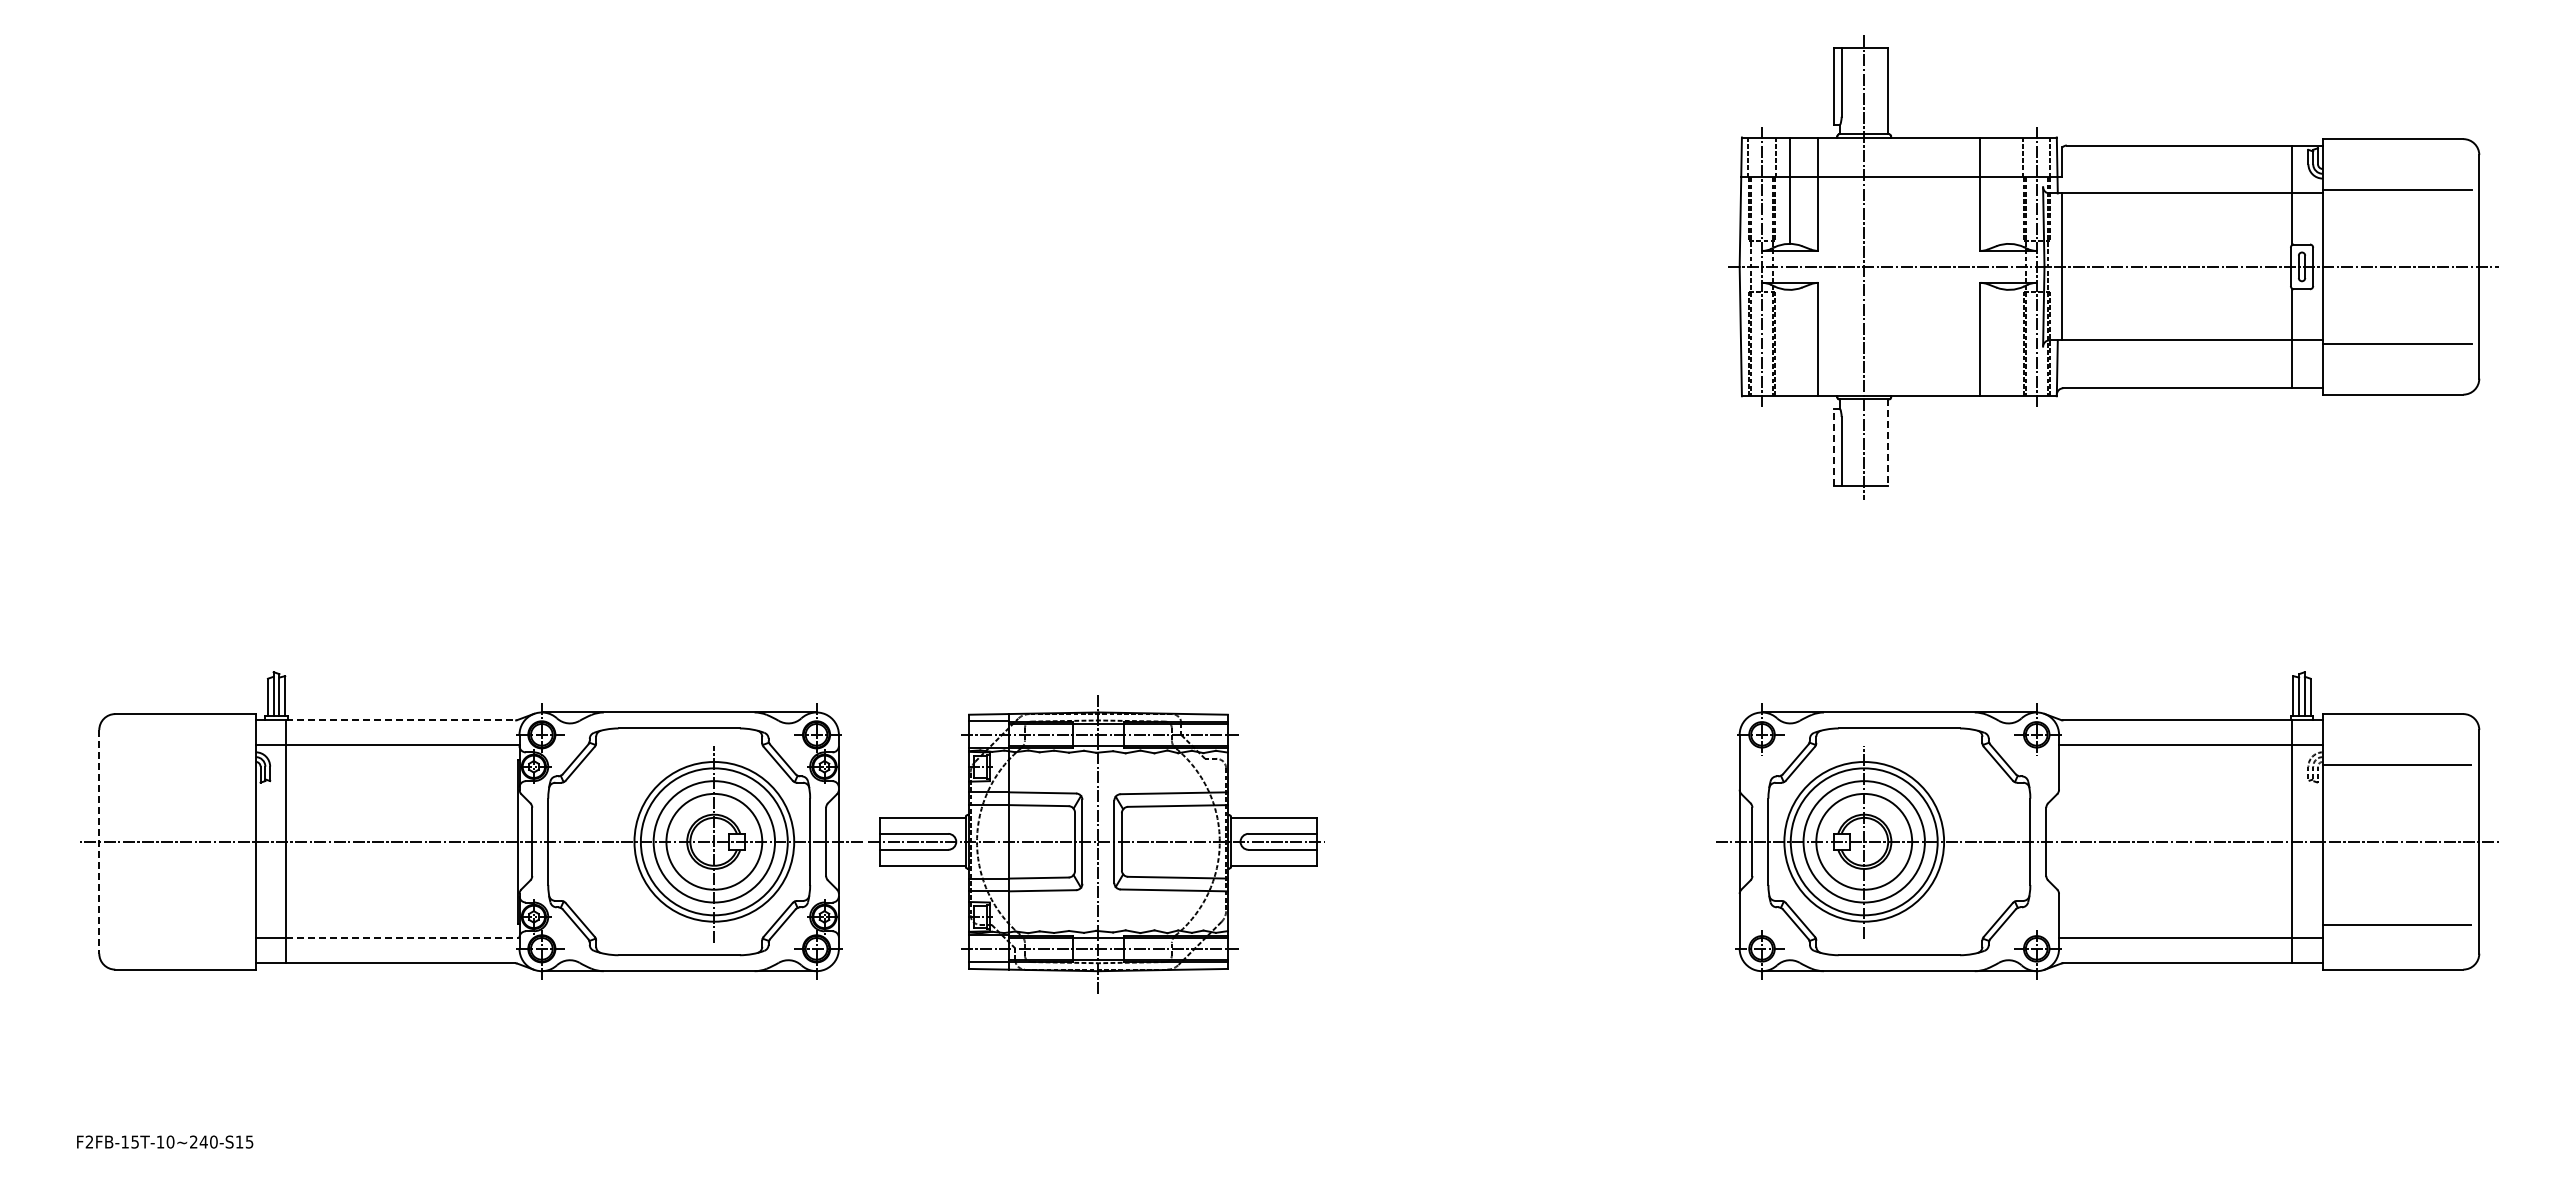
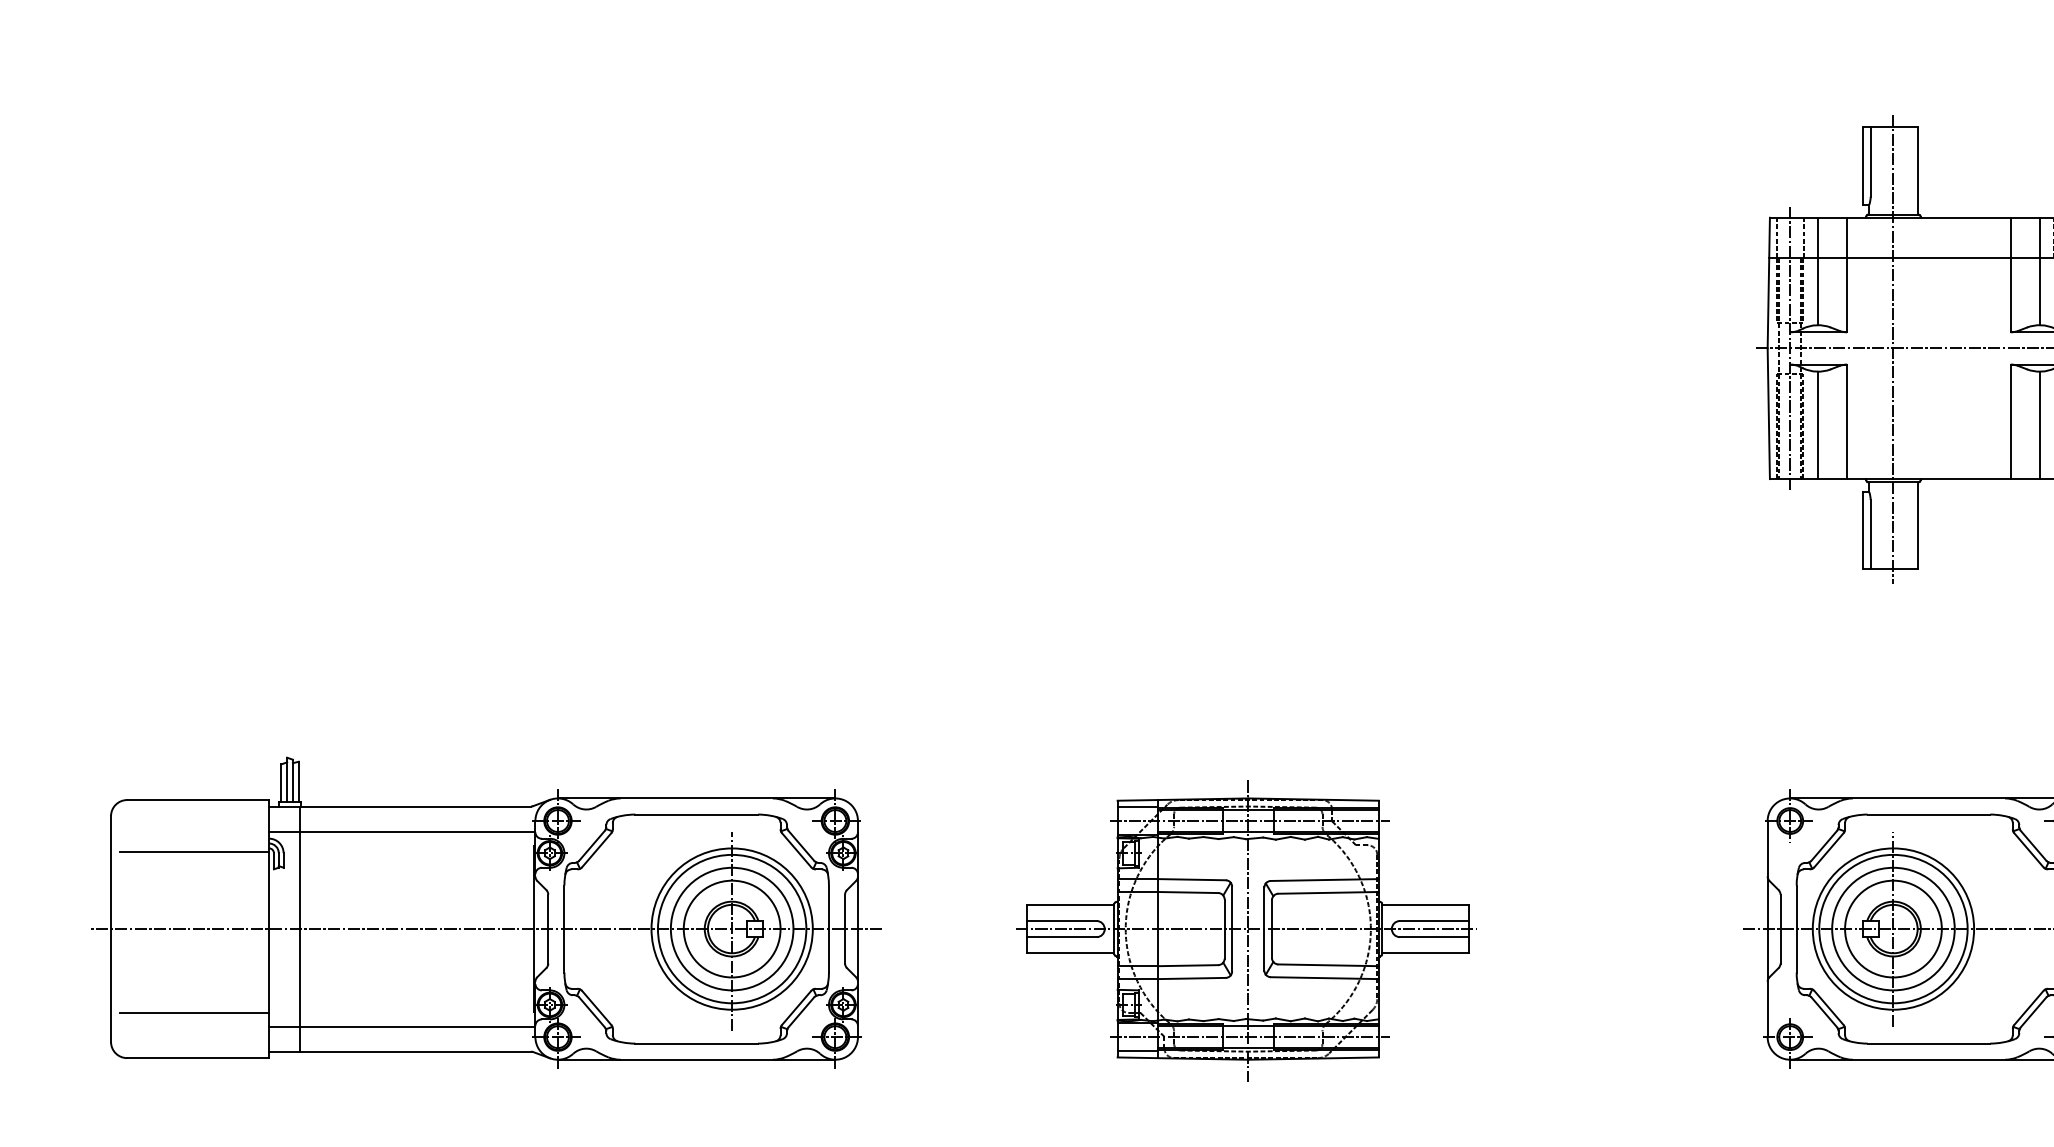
line: (2009, 190) -> (2040, 271), added
line: (1789, 342) -> (1817, 424), added
line: (2009, 342) -> (2040, 424), added
line: (1888, 443) -> (1917, 526), dashed -> solid
line: (1833, 446) -> (1862, 529), dashed -> solid
line: (400, 720) -> (415, 806), dashed -> solid
line: (181, 765) -> (194, 851), added
line: (99, 841) -> (111, 928), dashed -> solid
part: (1096, 844) -> (1246, 931), moved
line: (181, 924) -> (194, 1012), added
line: (402, 938) -> (417, 1026), dashed -> solid

